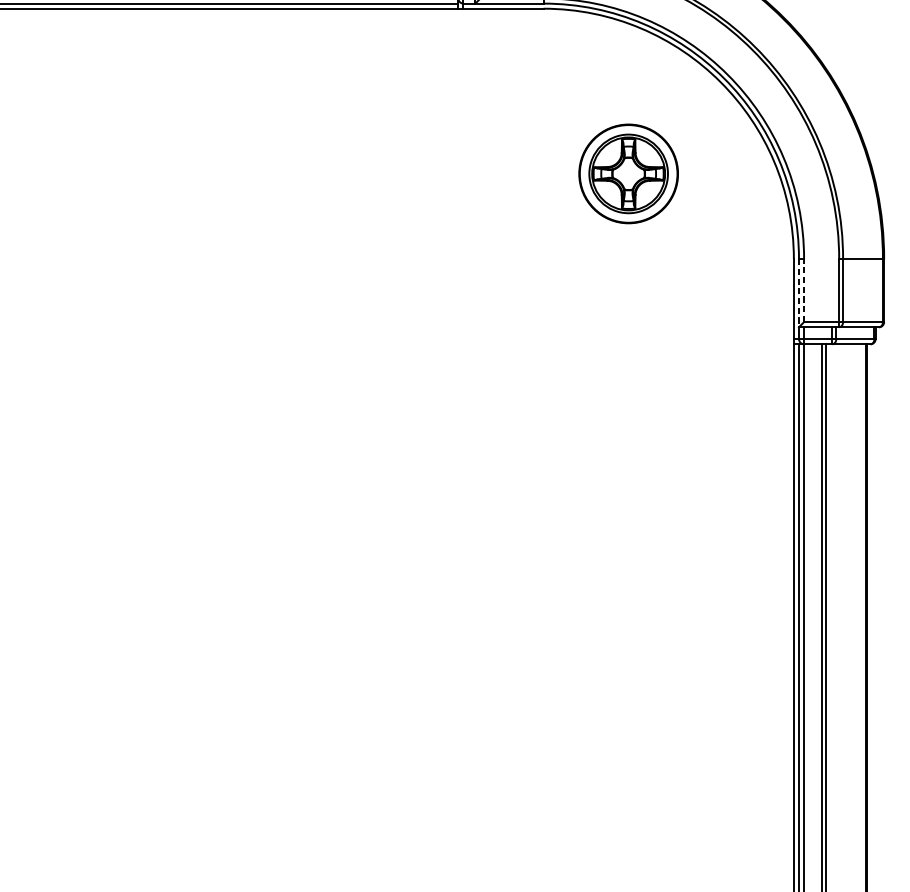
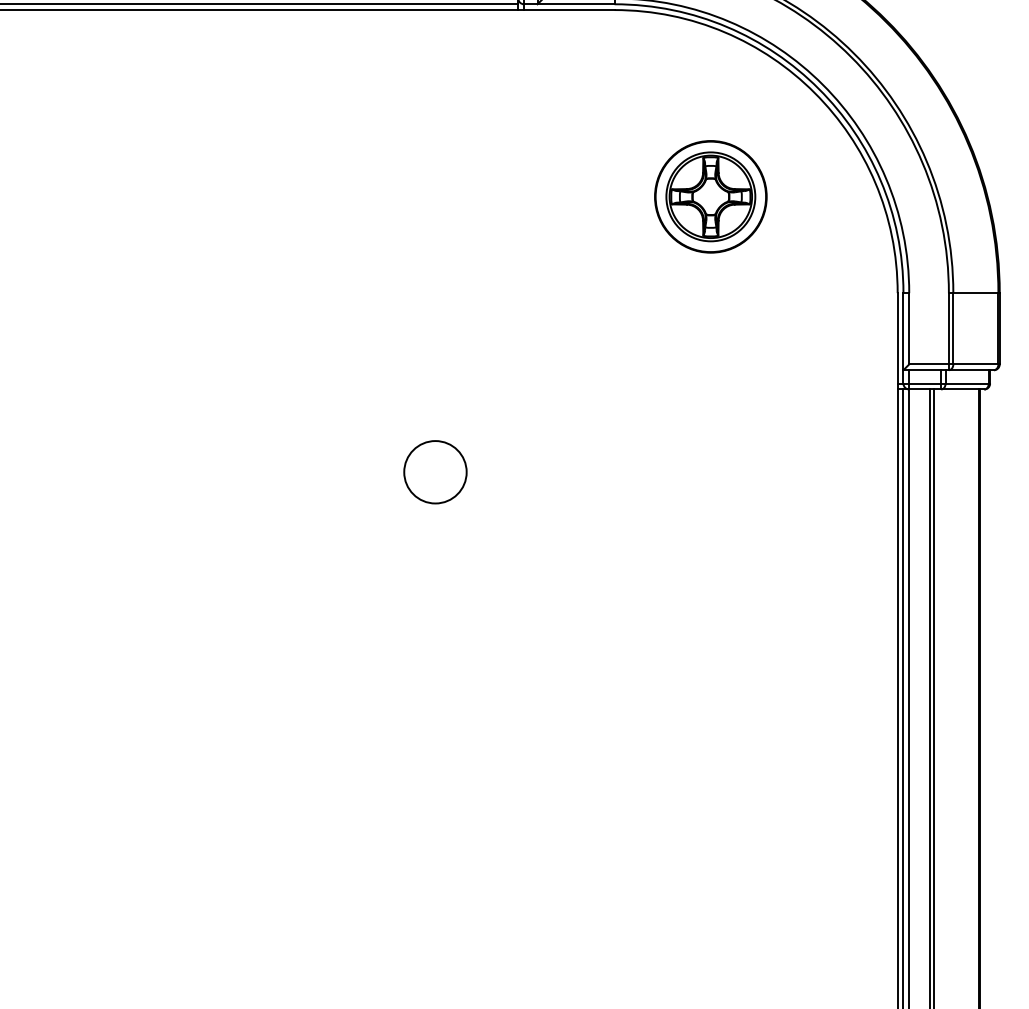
line: (804, 290) -> (909, 328), dashed -> solid
line: (799, 292) -> (903, 331), dashed -> solid
circle: (385, 417) -> (435, 472), added

